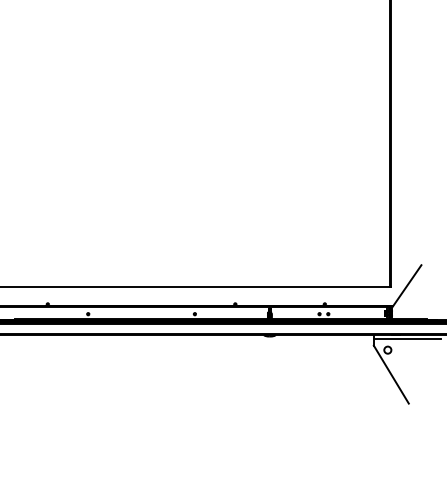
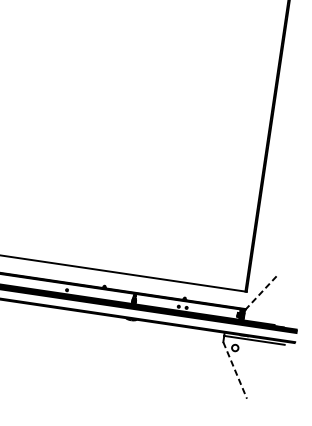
line: (406, 286) -> (260, 293), solid -> dashed
line: (391, 374) -> (235, 370), solid -> dashed

